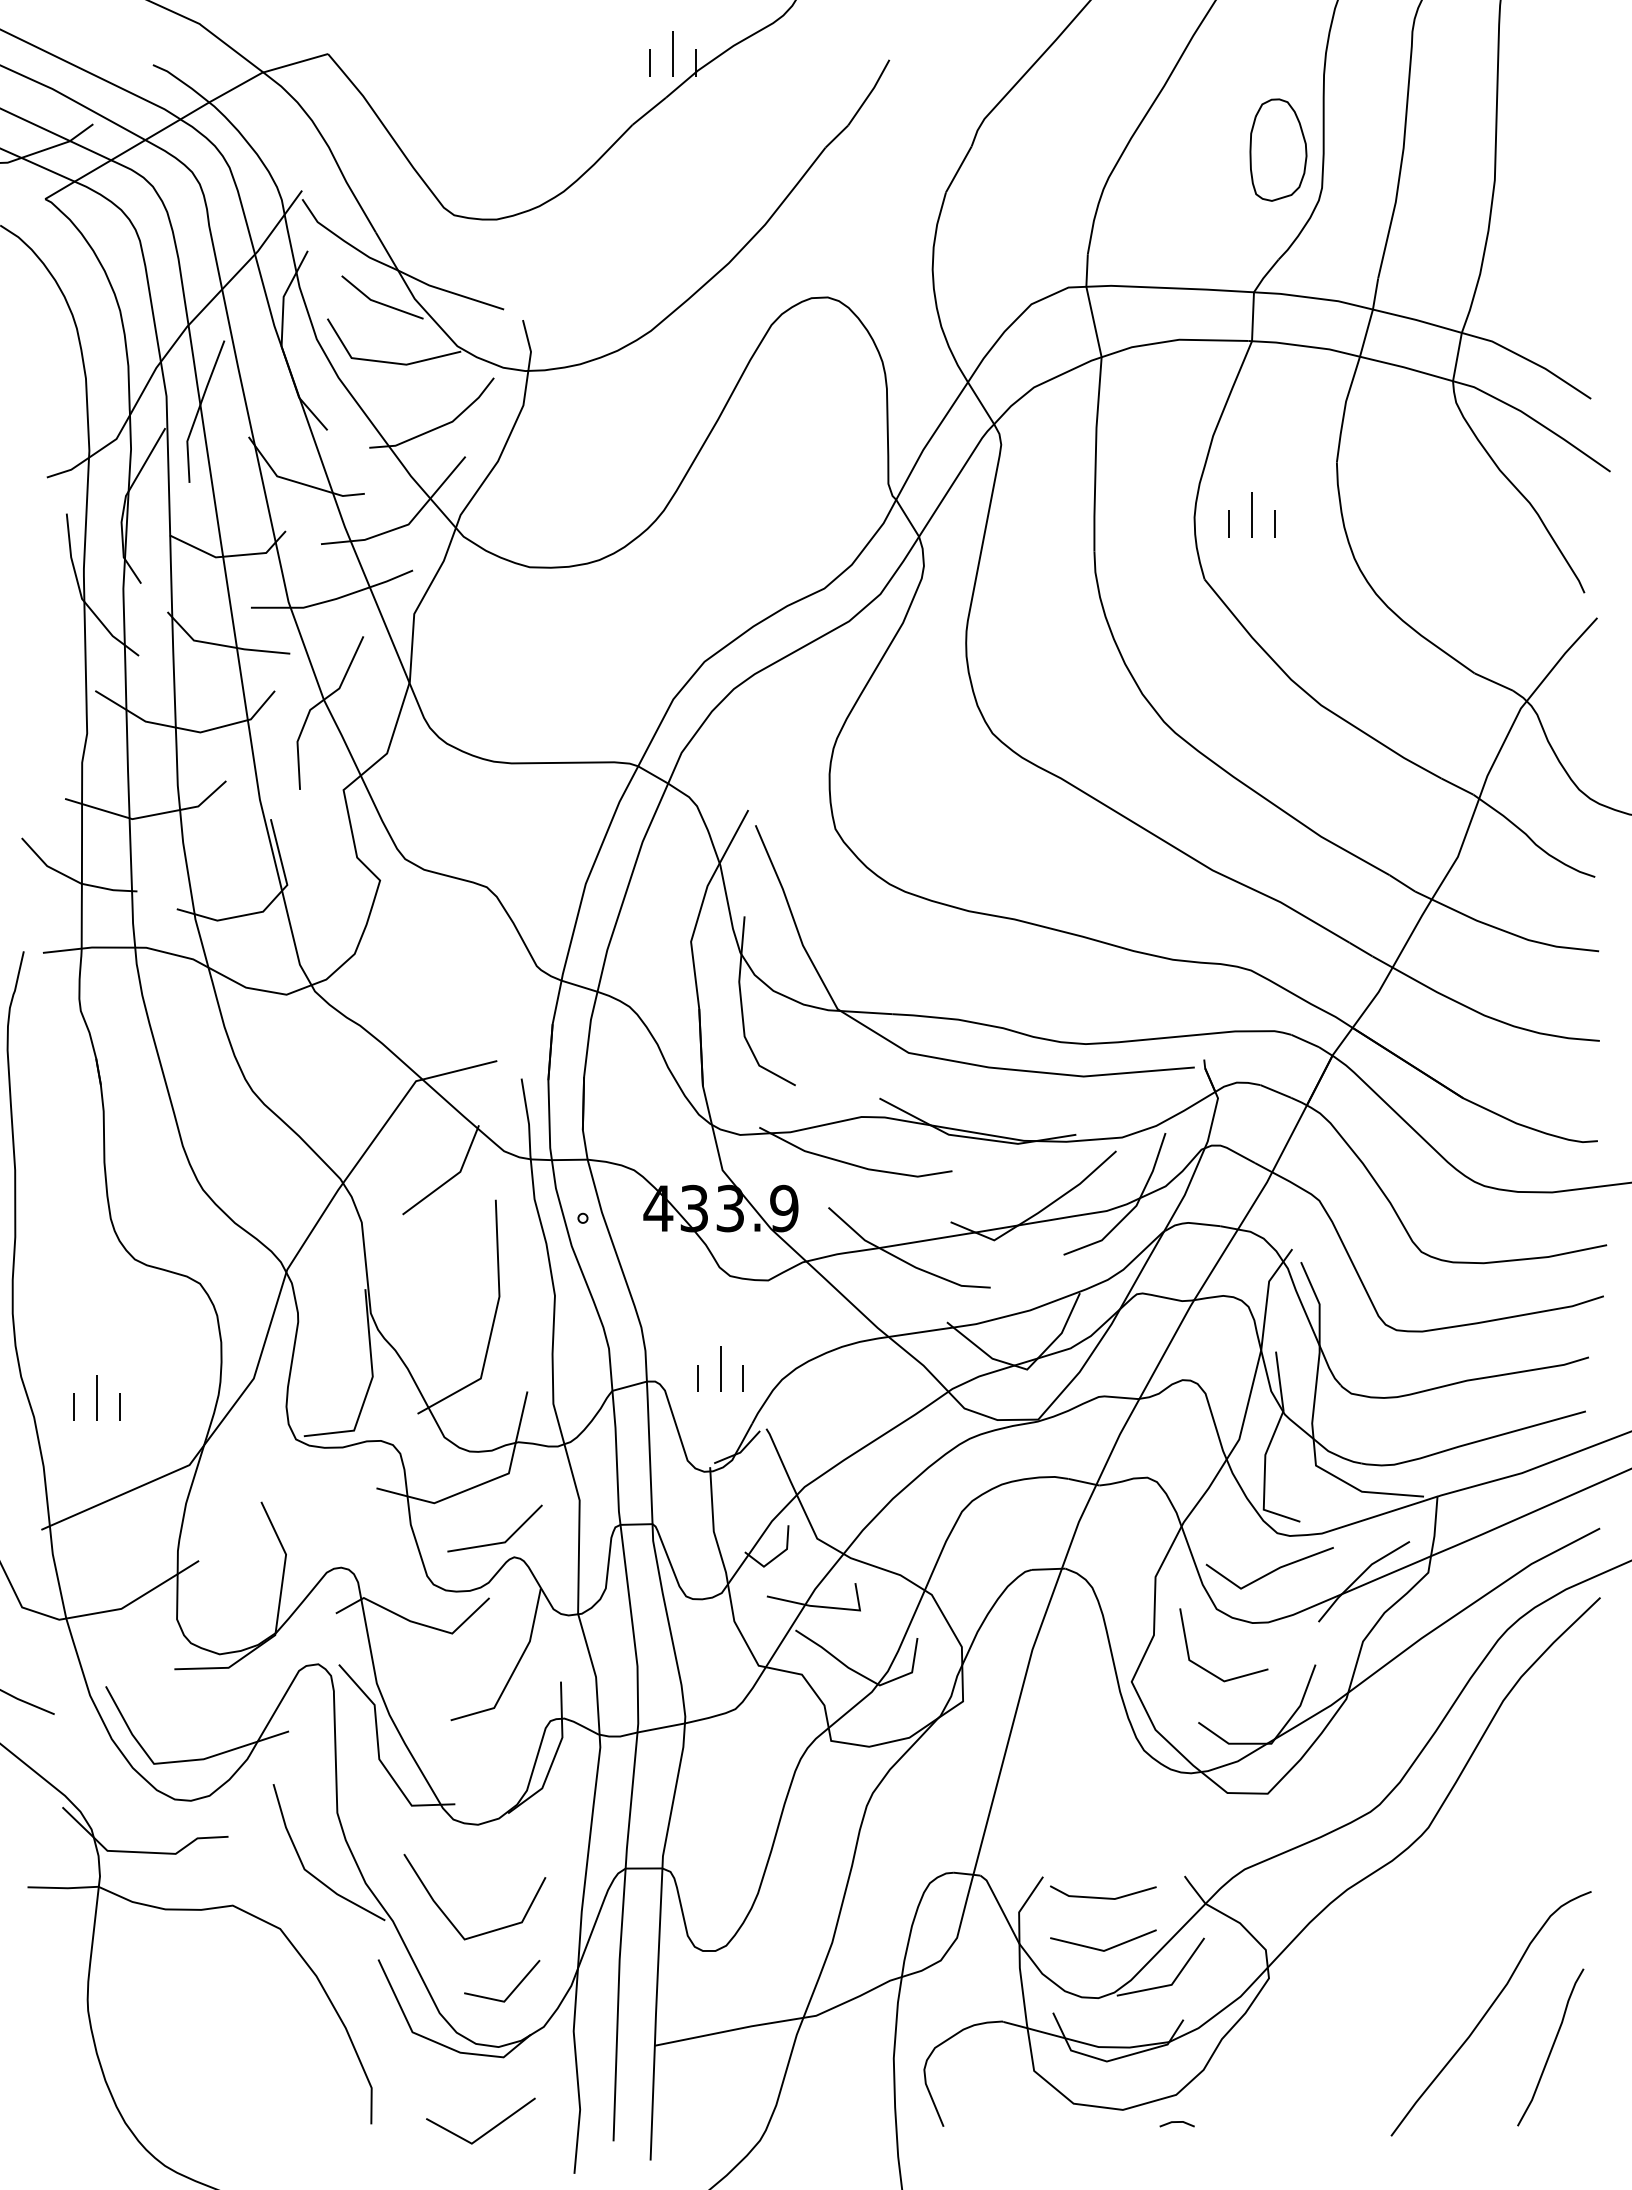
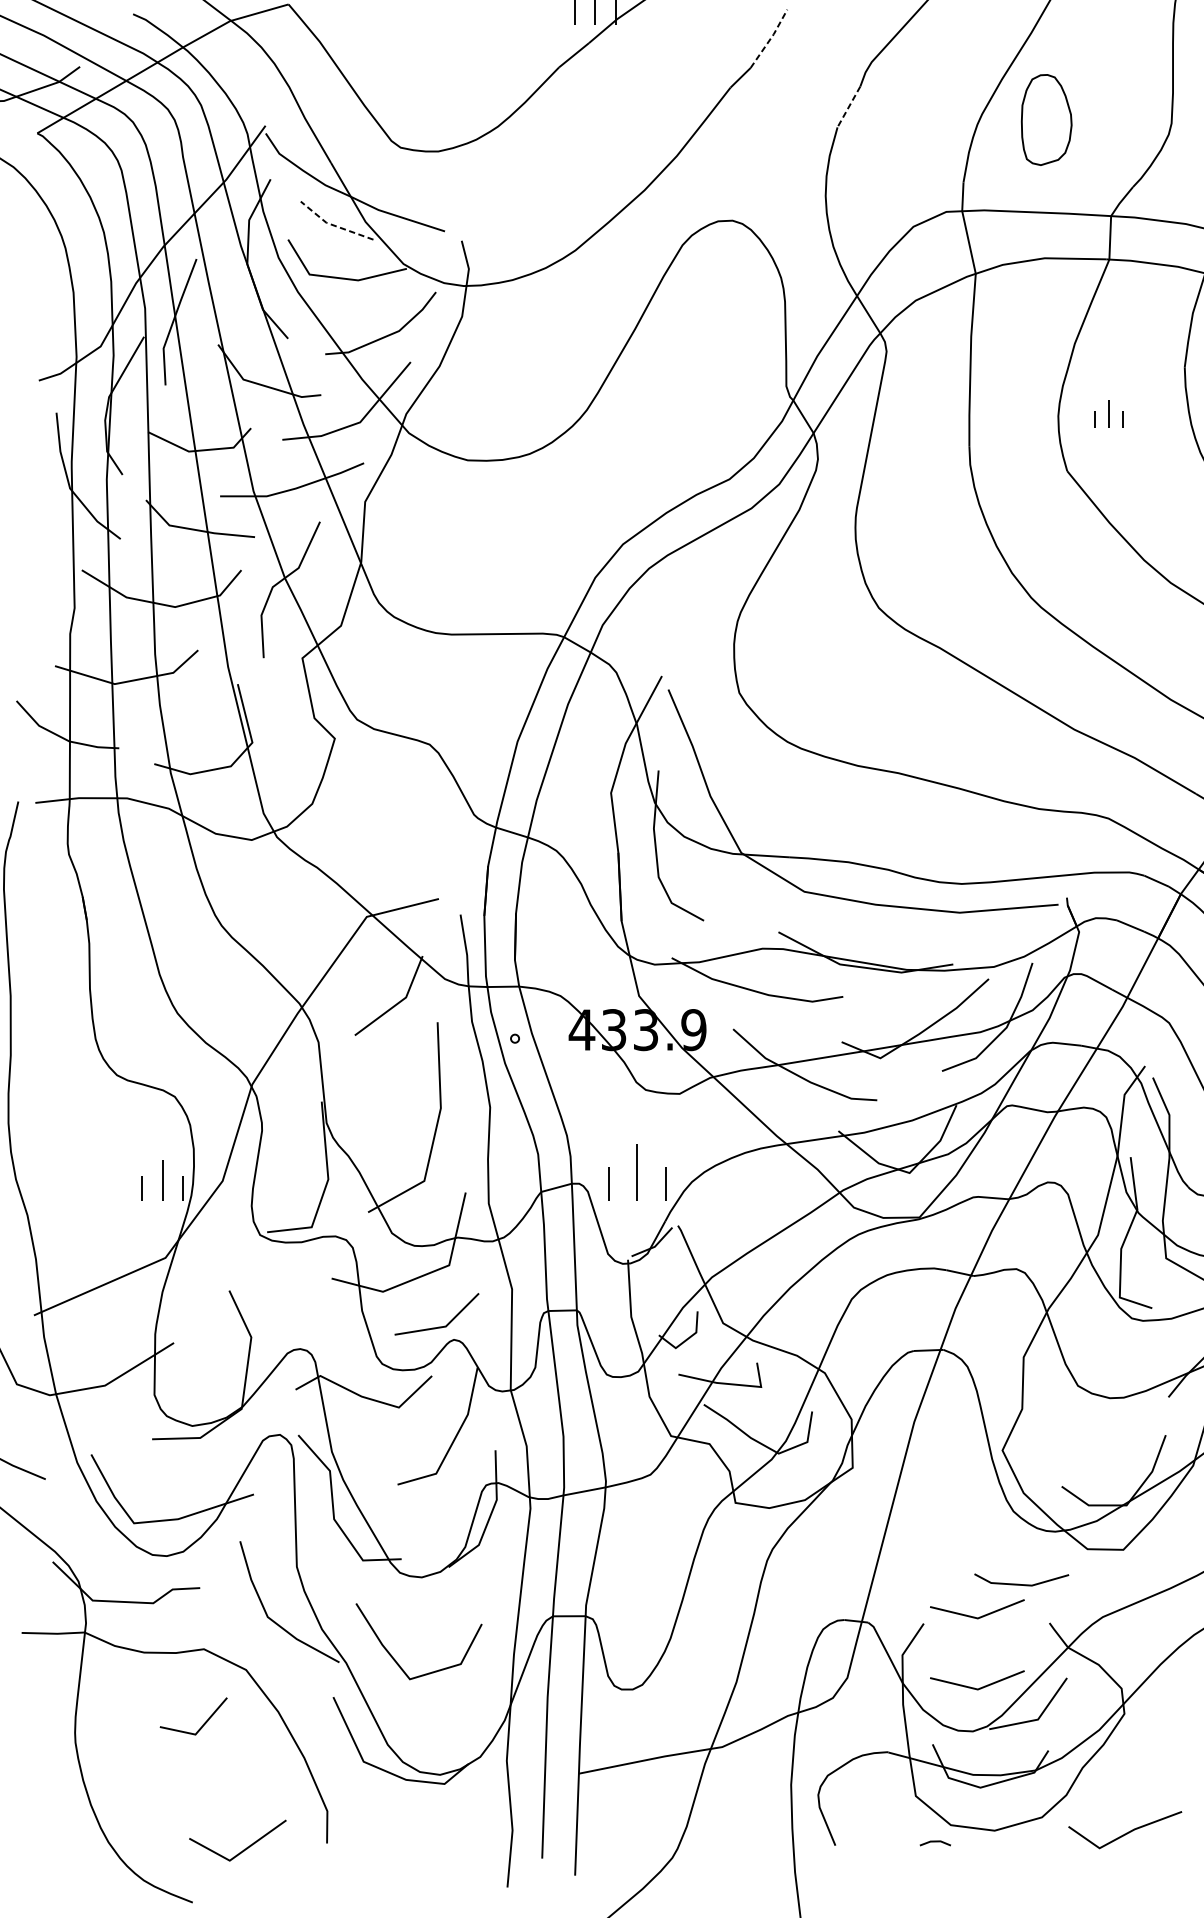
line: (870, 92) -> (770, 38), solid -> dashed
part: (1278, 149) -> (1046, 119), moved
line: (958, 169) -> (848, 107), solid -> dashed
line: (379, 302) -> (334, 225), solid -> dashed
part: (1251, 514) -> (1108, 413), size x0.7
part: (720, 1368) -> (637, 1172), size x1.4
part: (96, 1397) -> (161, 1180), moved
line: (1270, 1571) -> (1125, 1832), moved
line: (1210, 1671) -> (1072, 1441), removed
line: (1107, 1868) -> (981, 1616), added
line: (1103, 1897) -> (1021, 1584), moved
line: (512, 1990) -> (202, 1724), moved
line: (1176, 2122) -> (934, 1841), moved
line: (489, 2129) -> (245, 1848), moved

